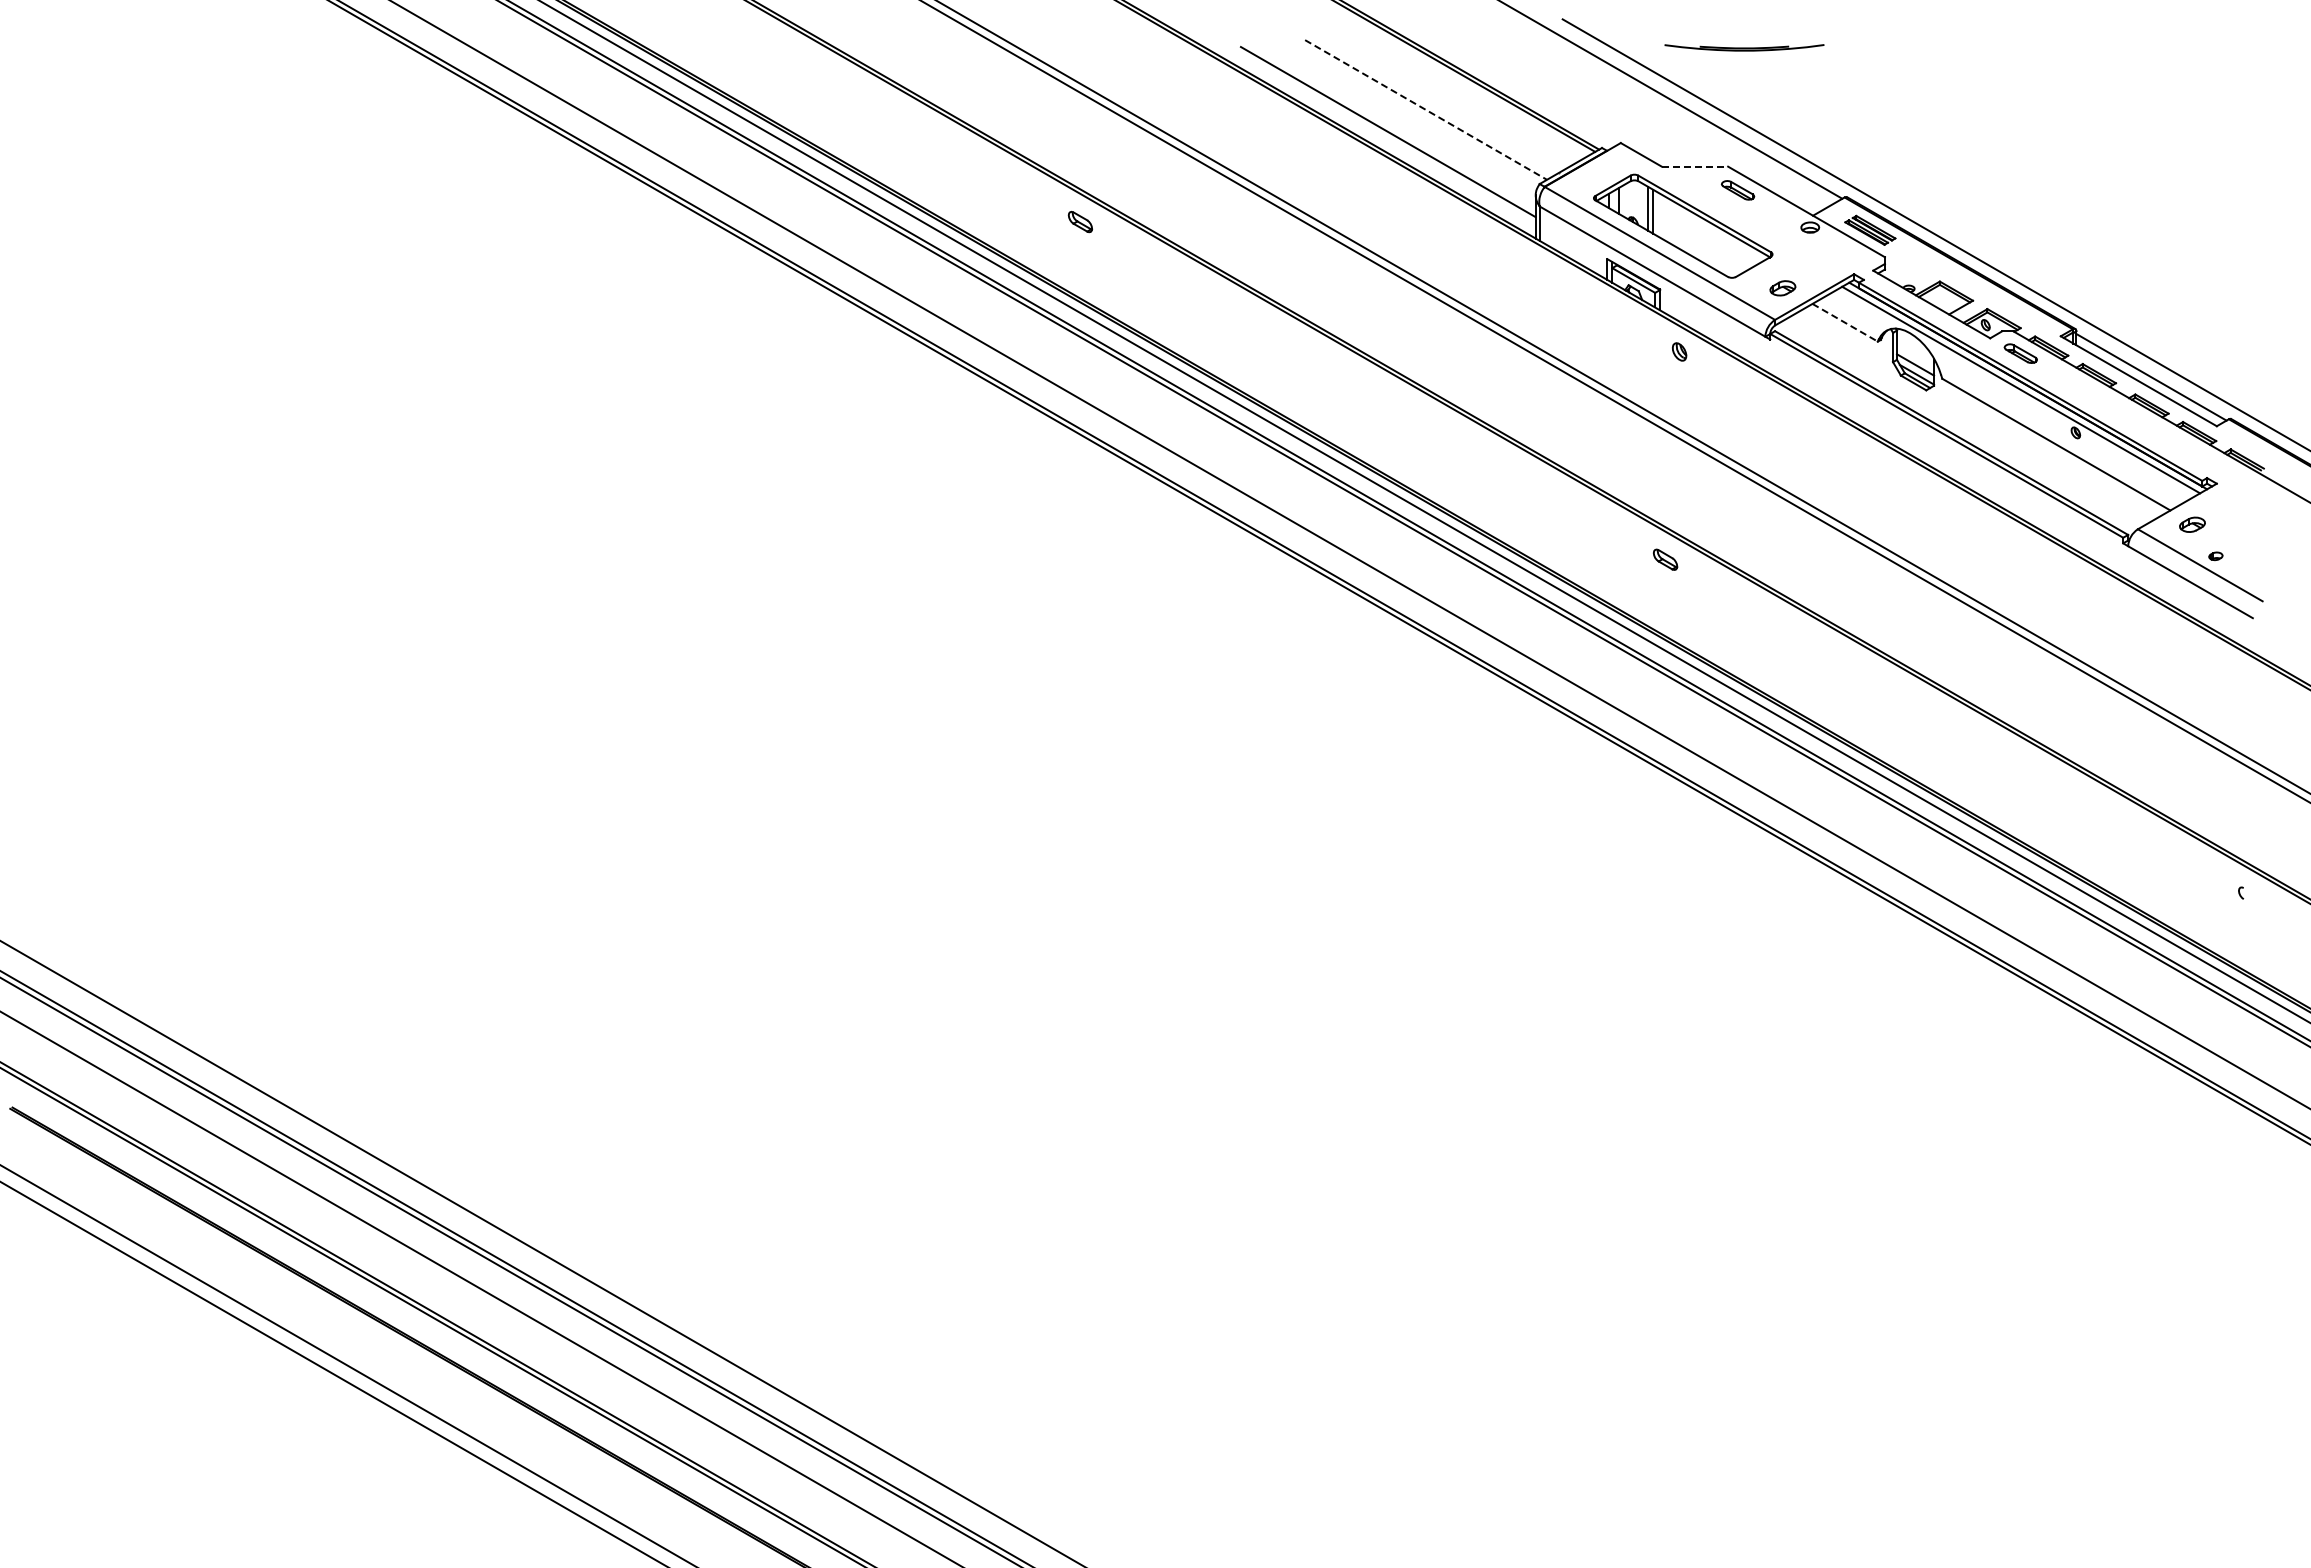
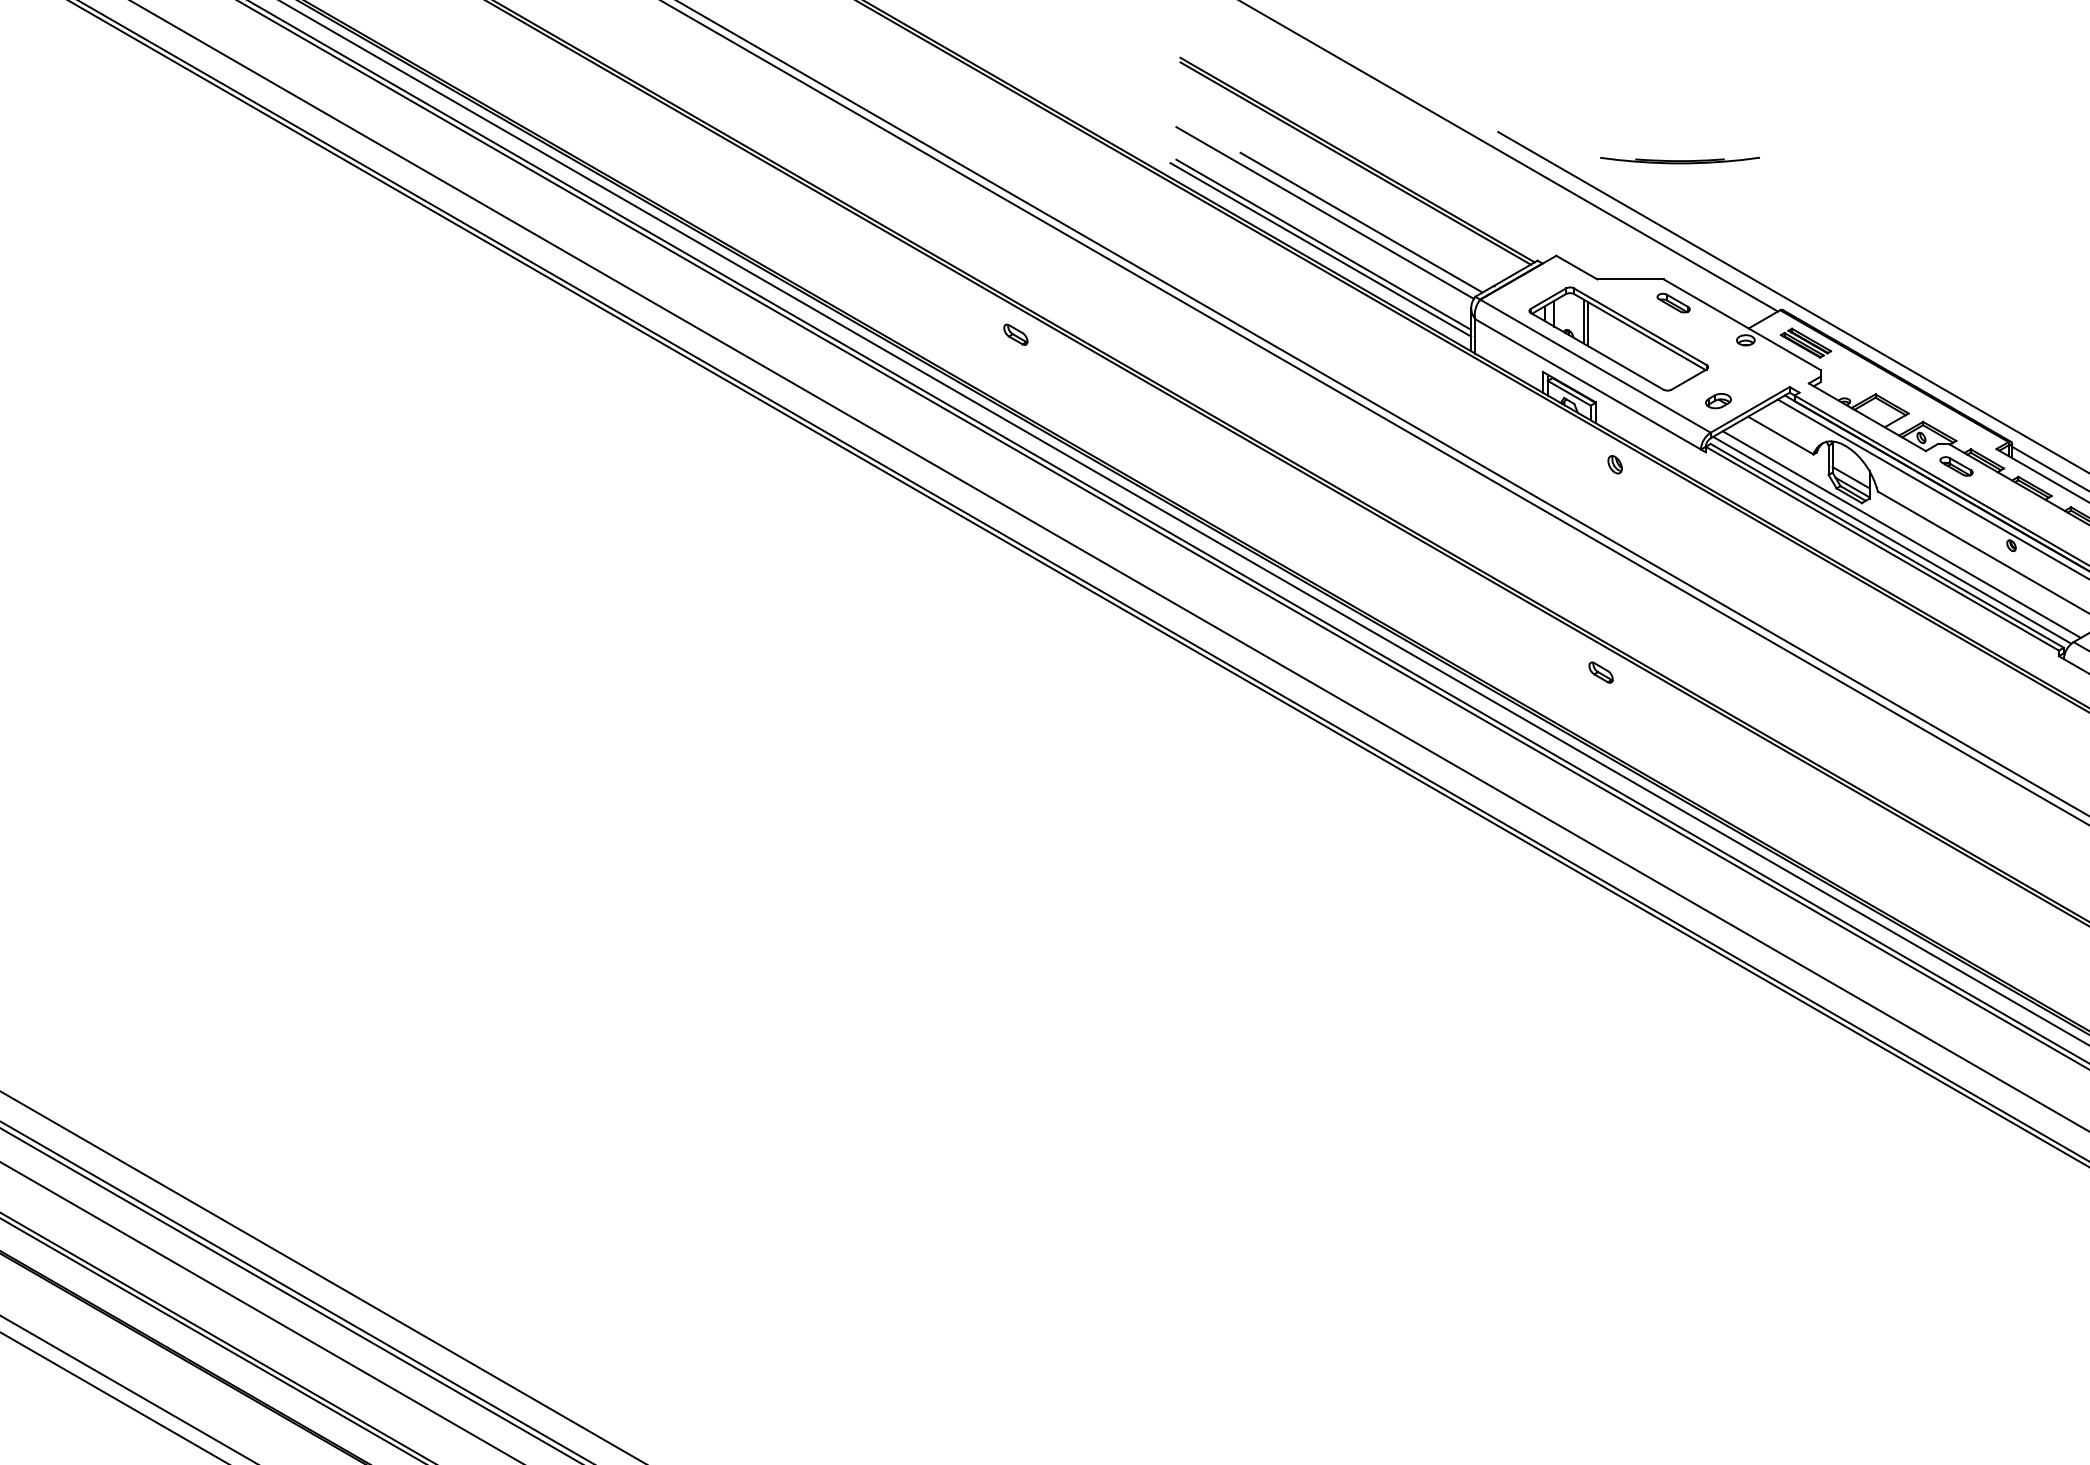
line: (1389, 100) -> (1324, 213), added
line: (1426, 110) -> (1362, 223), dashed -> solid
line: (1385, 136) -> (1320, 249), added
line: (1695, 166) -> (1631, 279), dashed -> solid
line: (1845, 322) -> (1781, 435), dashed -> solid
line: (1966, 421) -> (1902, 534), added
line: (1956, 427) -> (1892, 540), added

